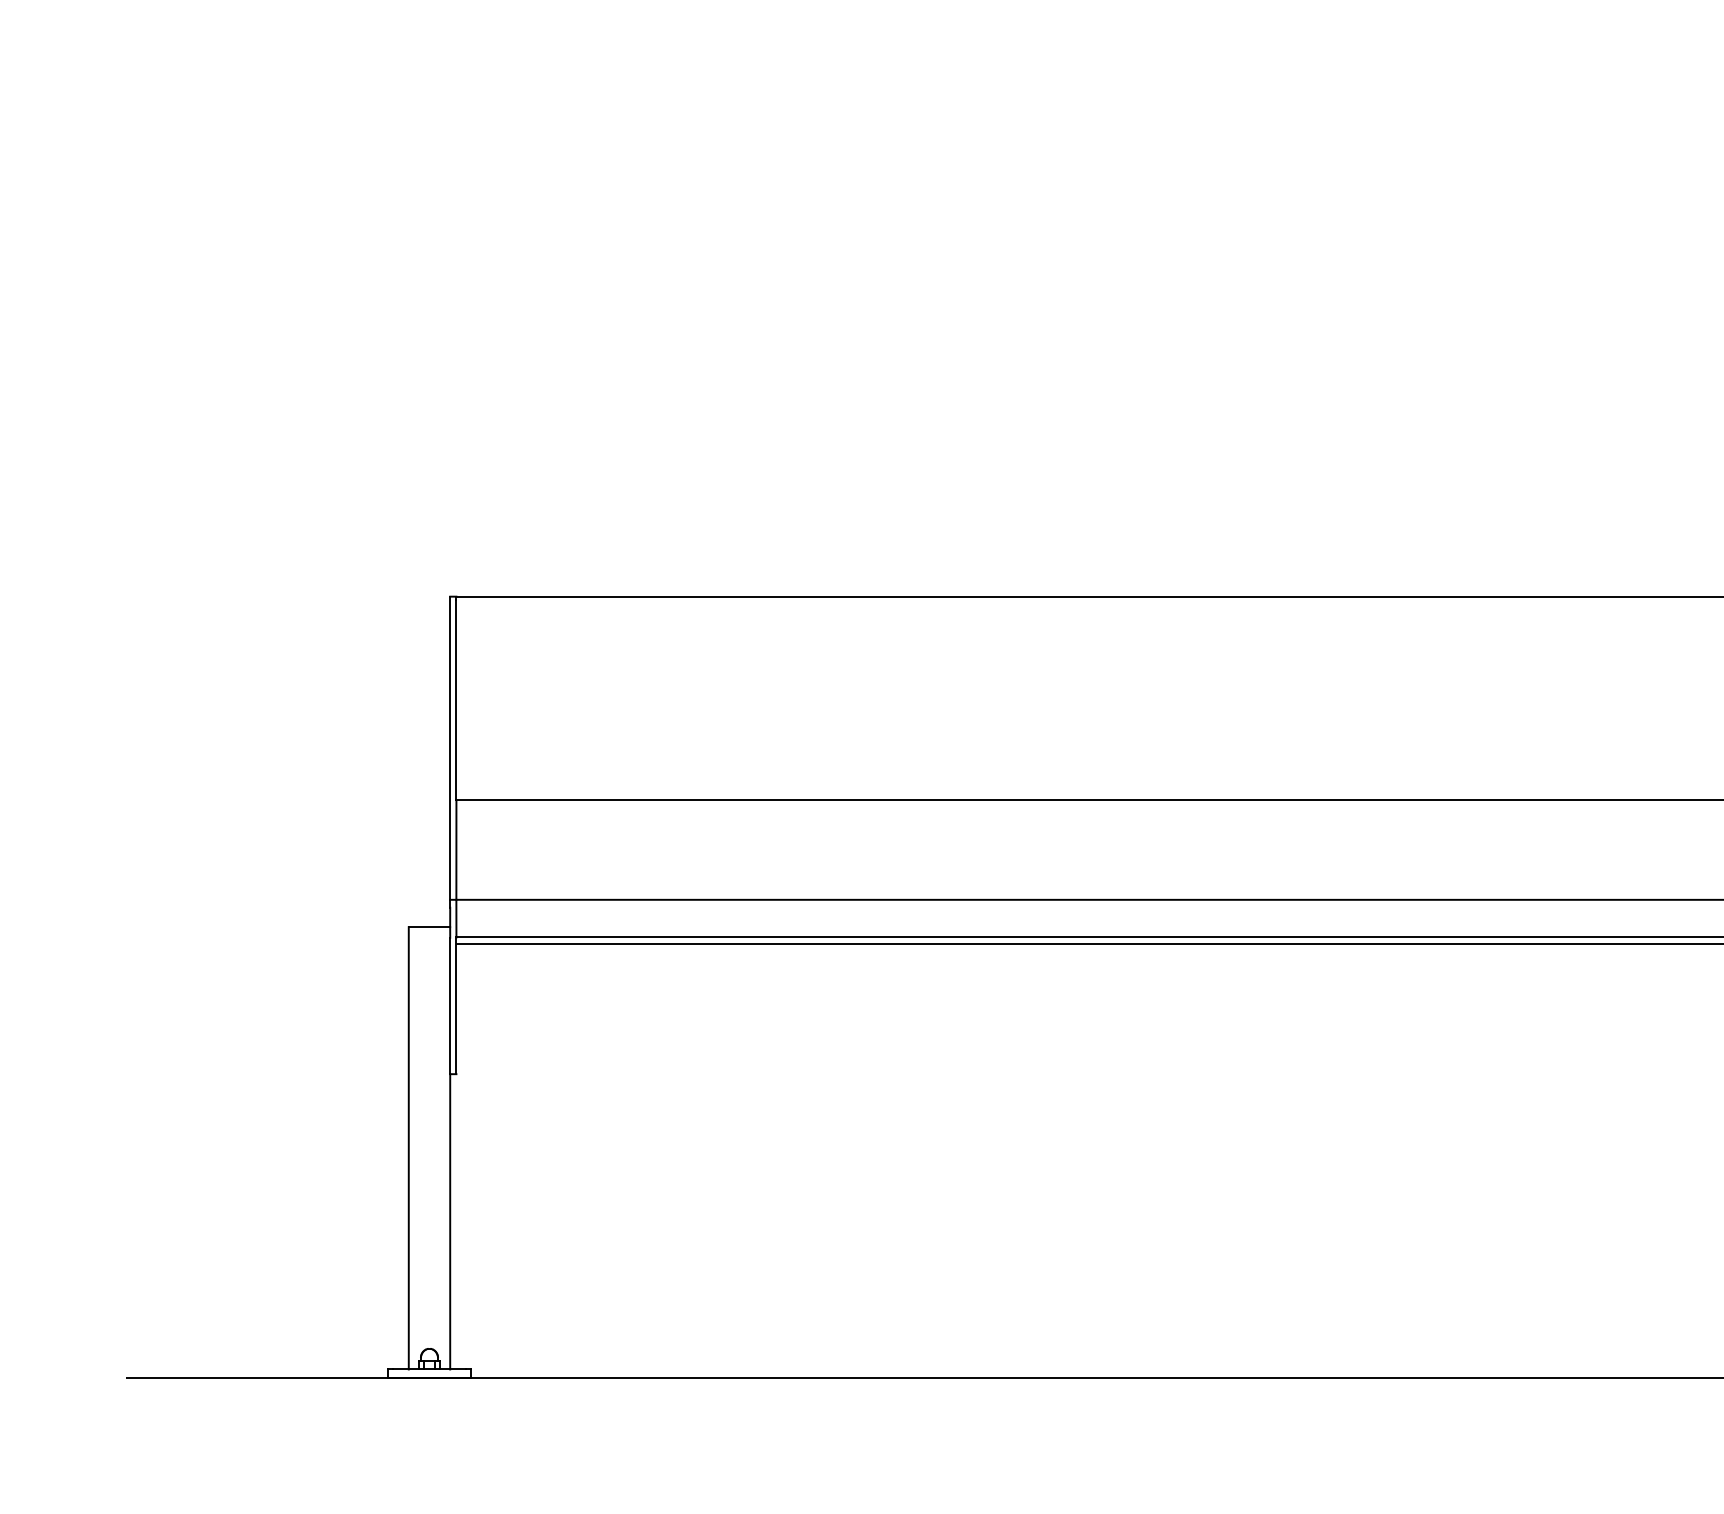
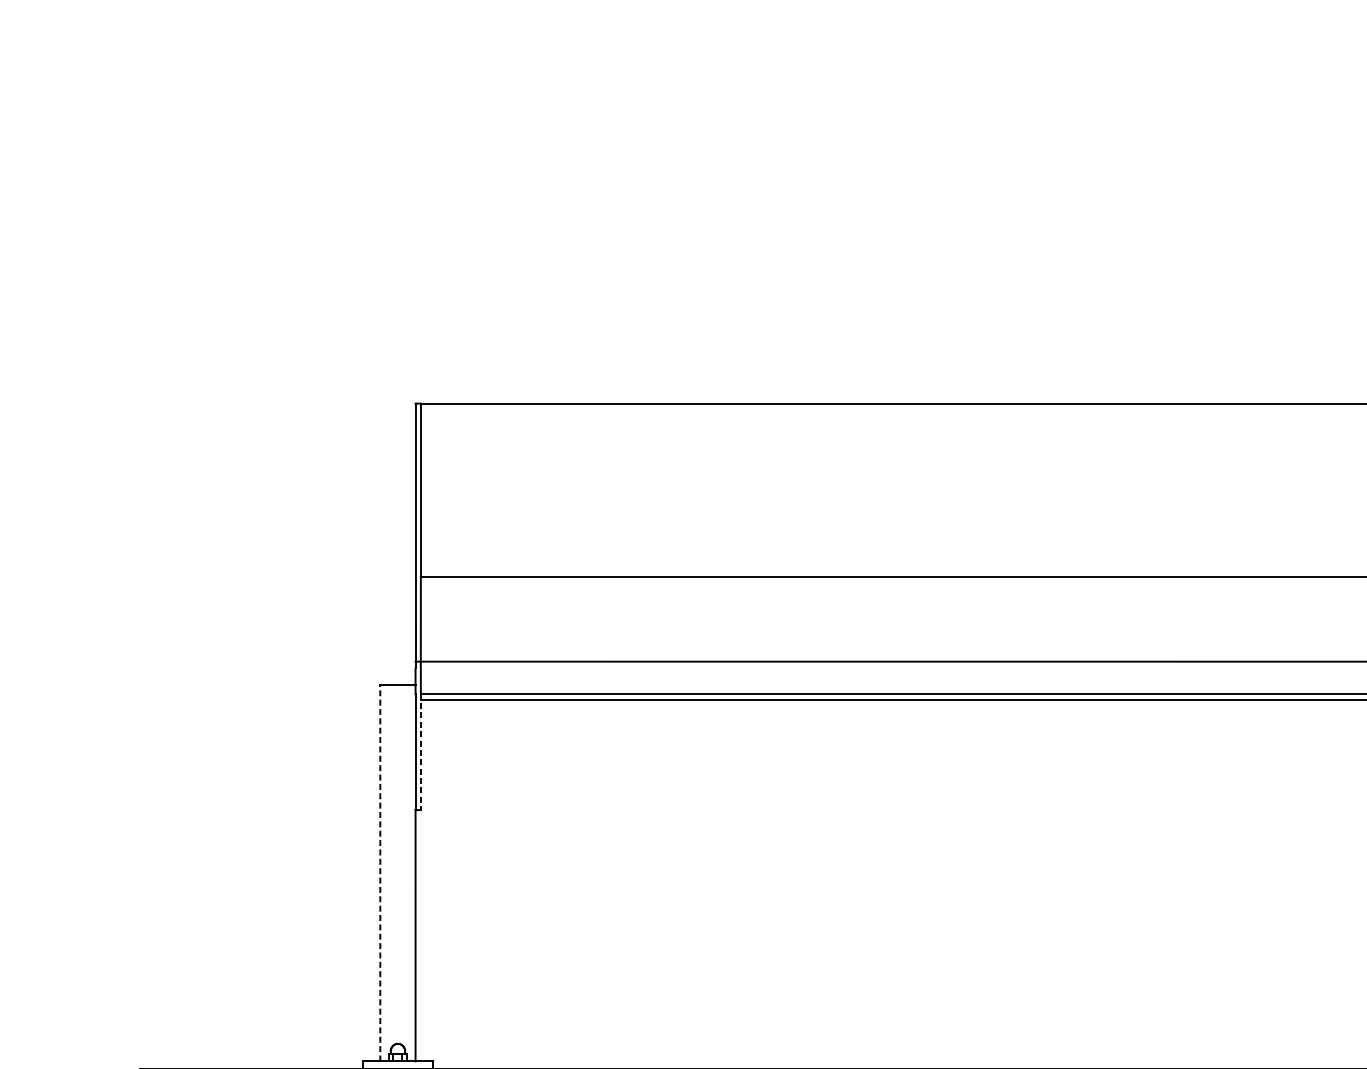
line: (456, 1006) -> (420, 752), solid -> dashed
line: (408, 1147) -> (380, 872), solid -> dashed

